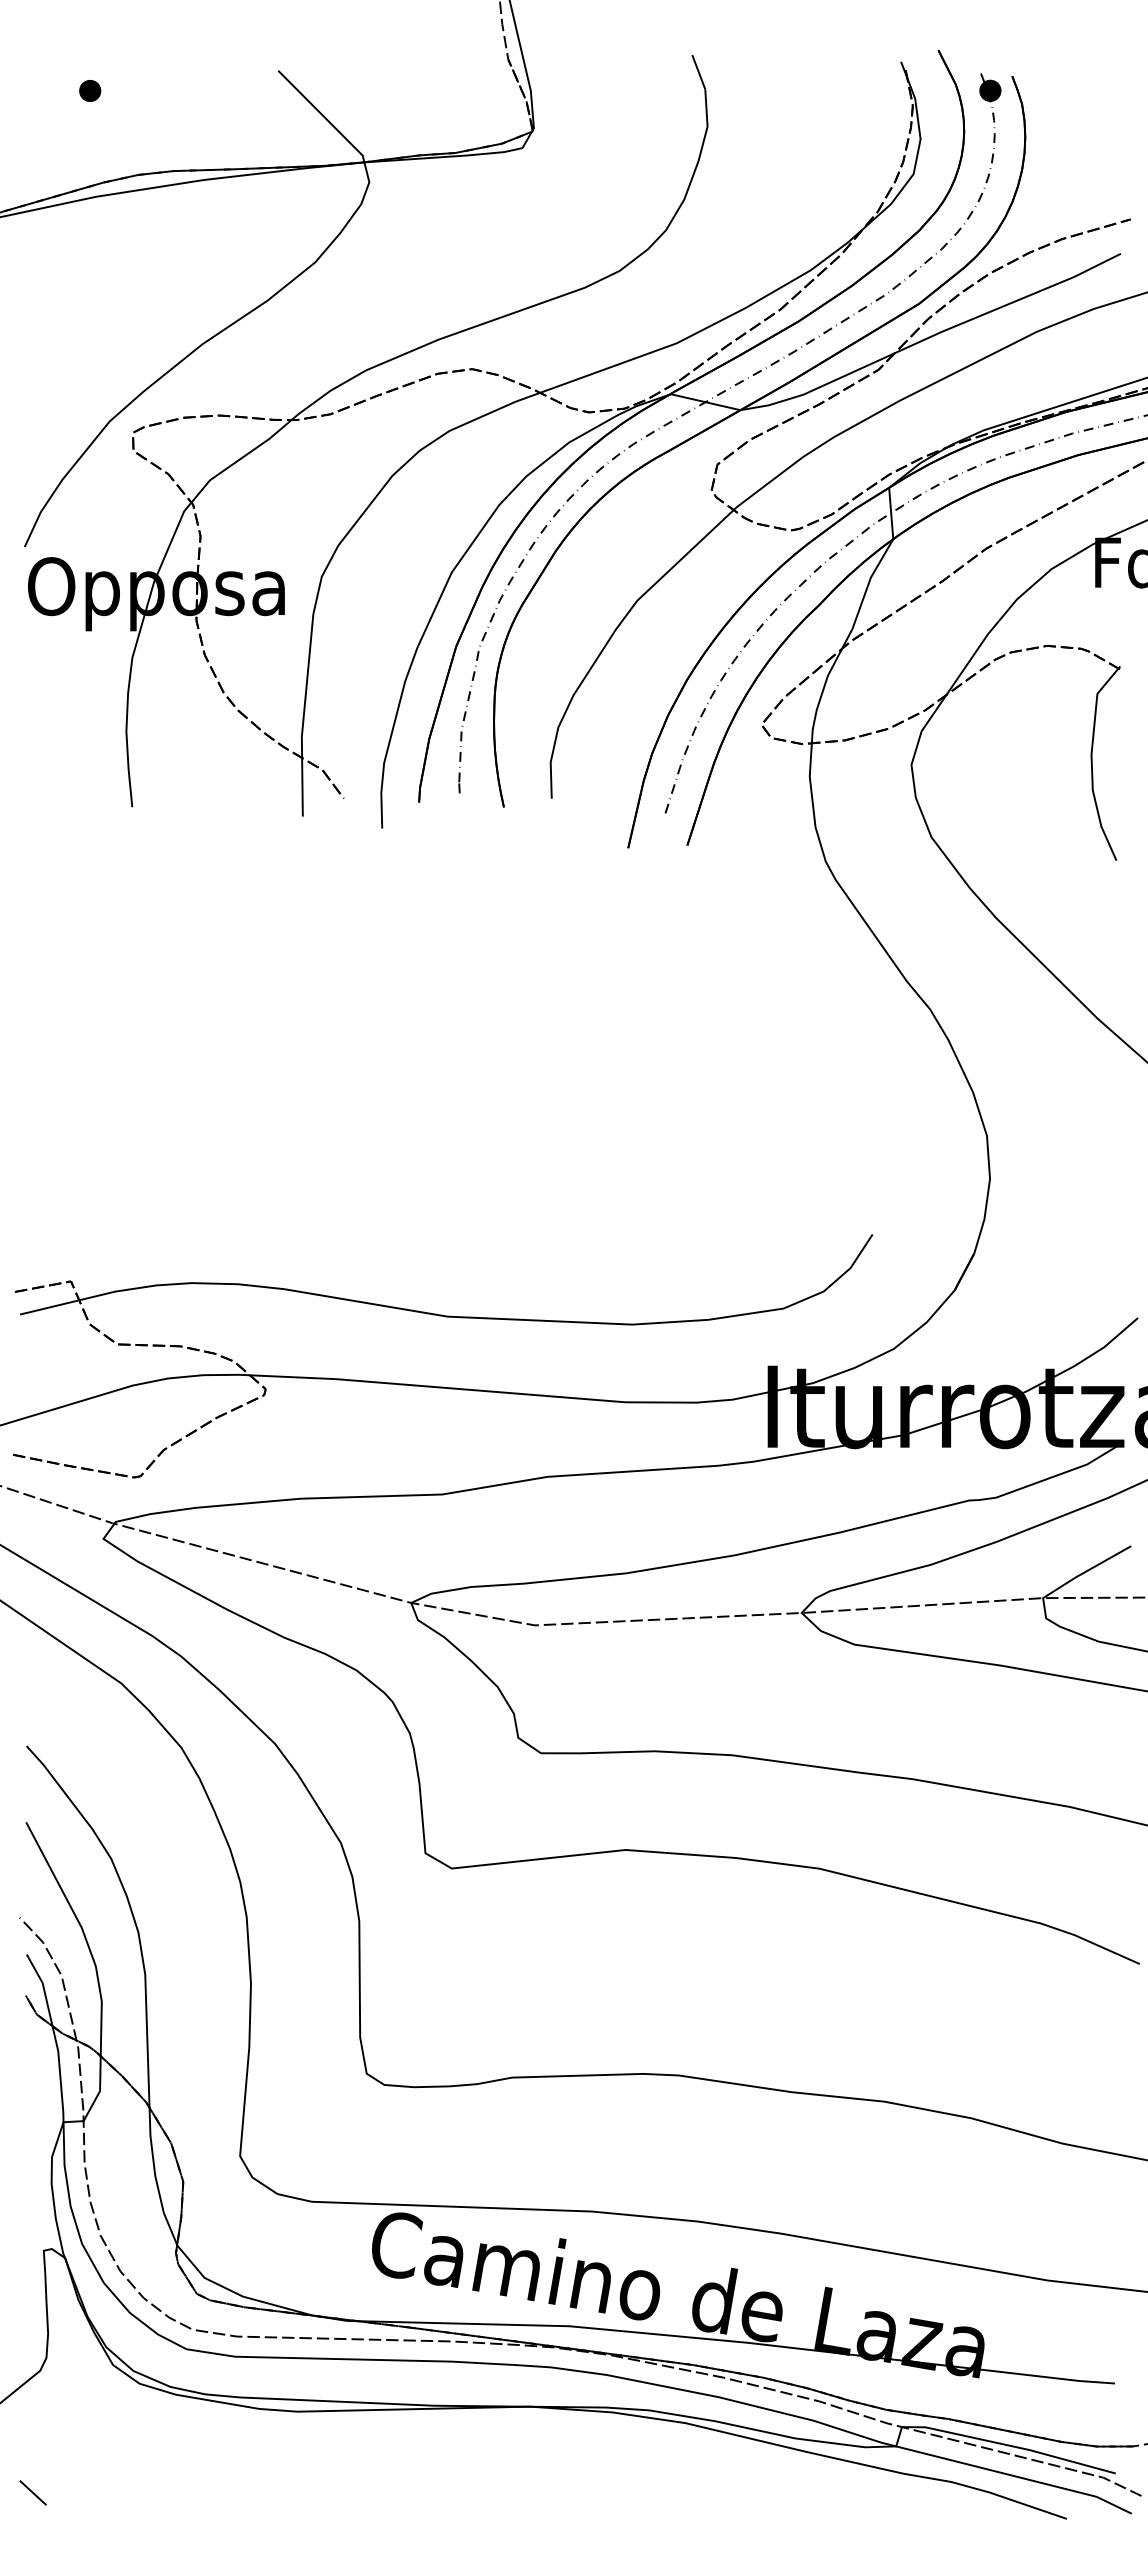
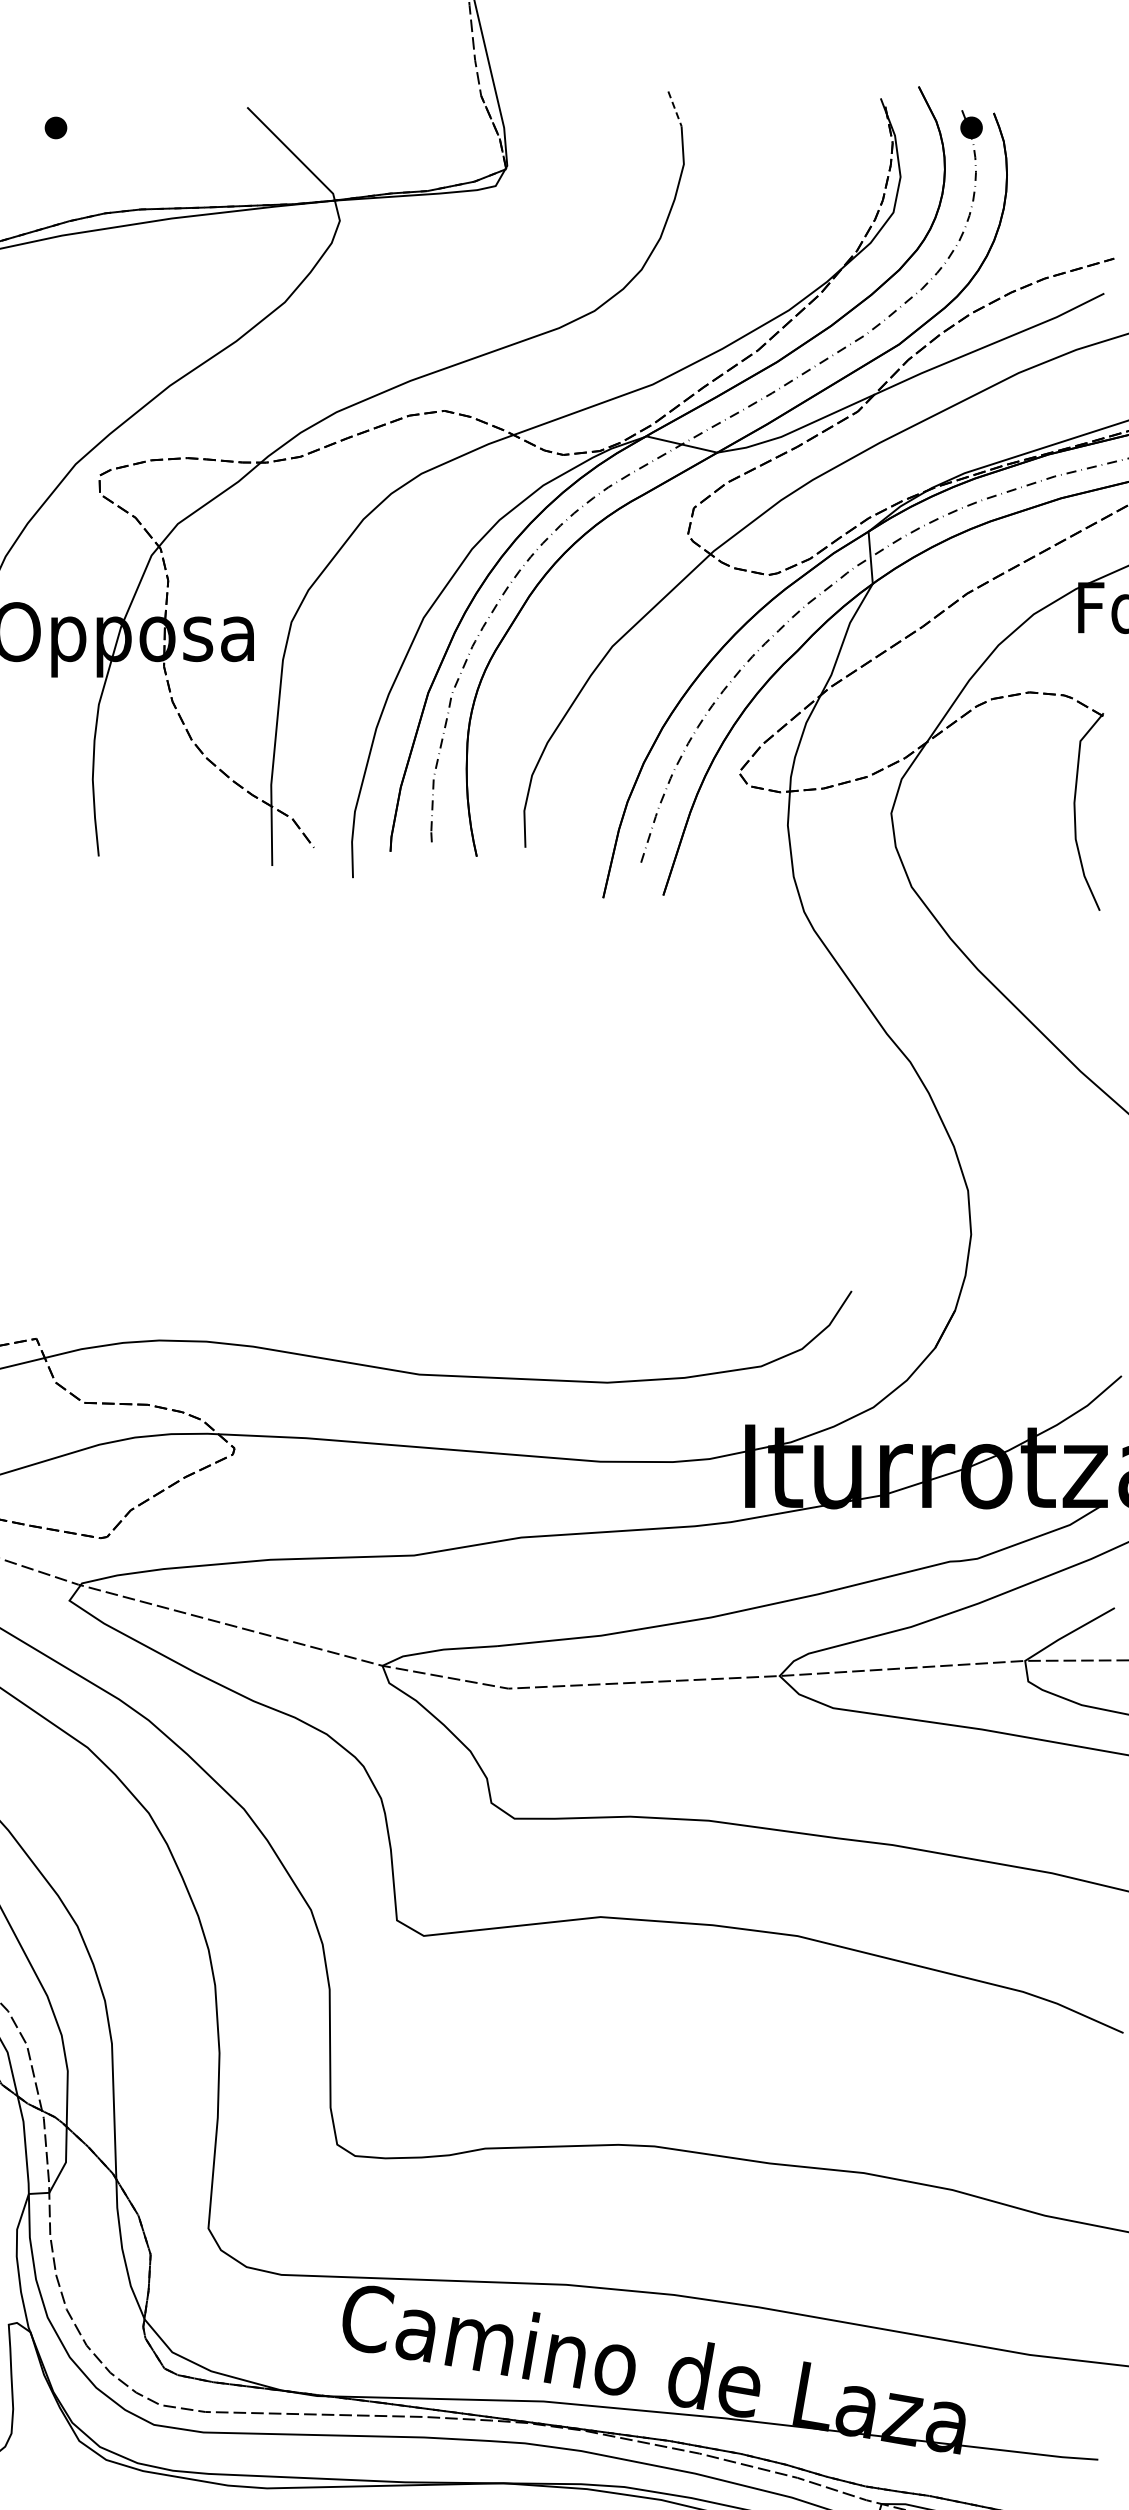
line: (698, 72) -> (674, 109), solid -> dashed

